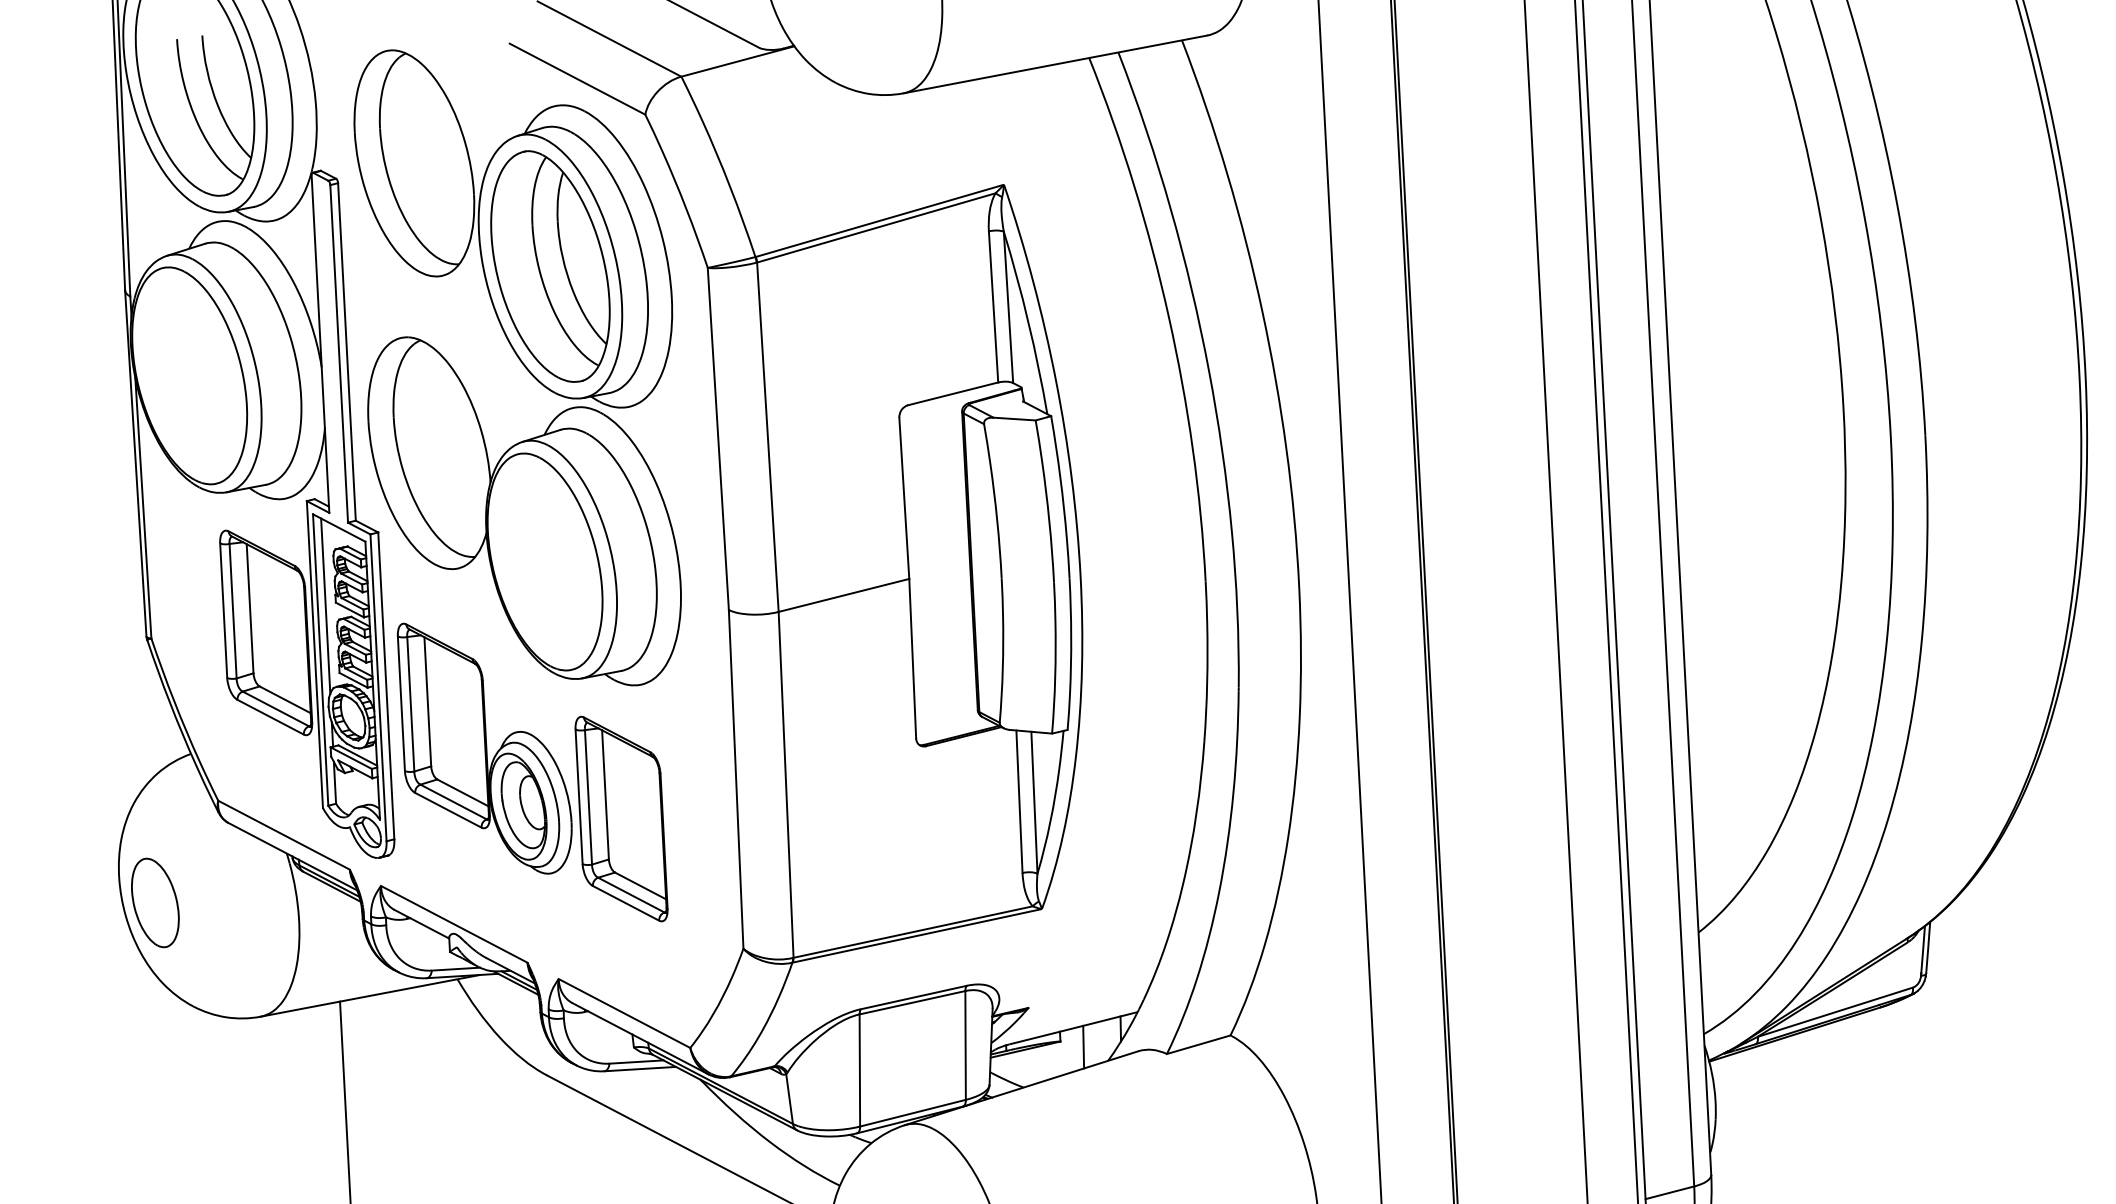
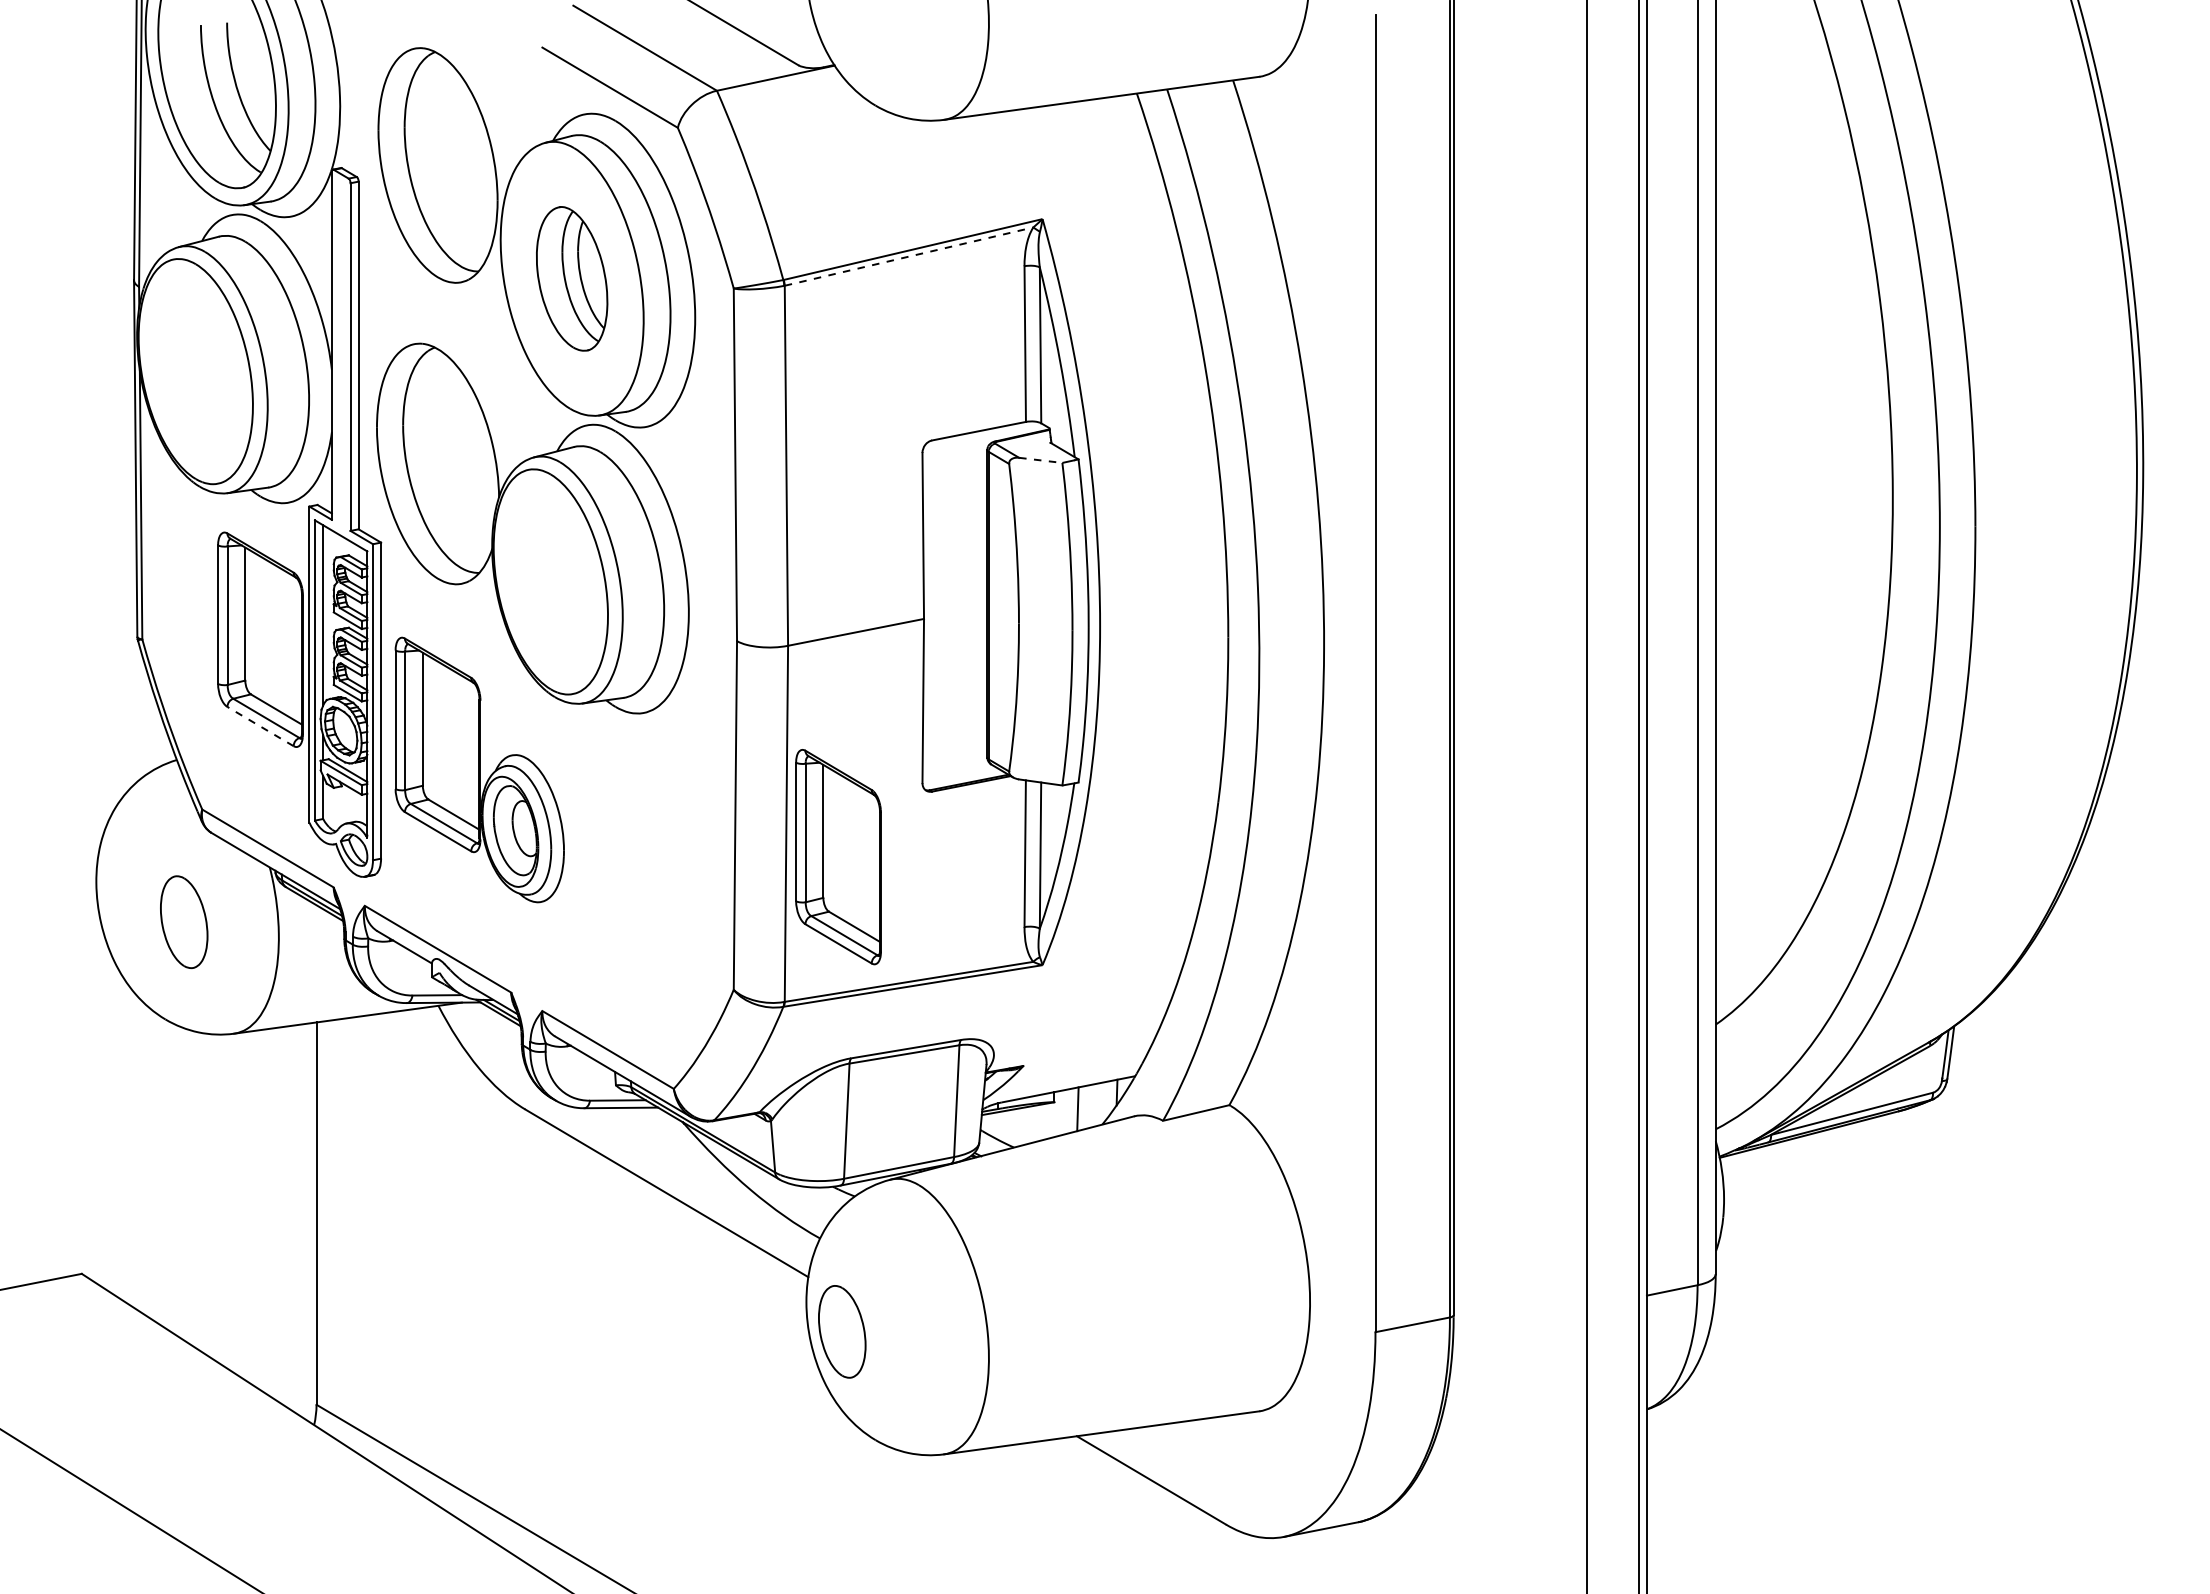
line: (876, 227) -> (909, 256), solid -> dashed
part: (549, 266) -> (571, 278), size x0.6
line: (1014, 419) -> (1040, 460), solid -> dashed
line: (270, 717) -> (260, 726), solid -> dashed
part: (621, 819) -> (838, 857), moved
part: (155, 902) -> (184, 921), moved

